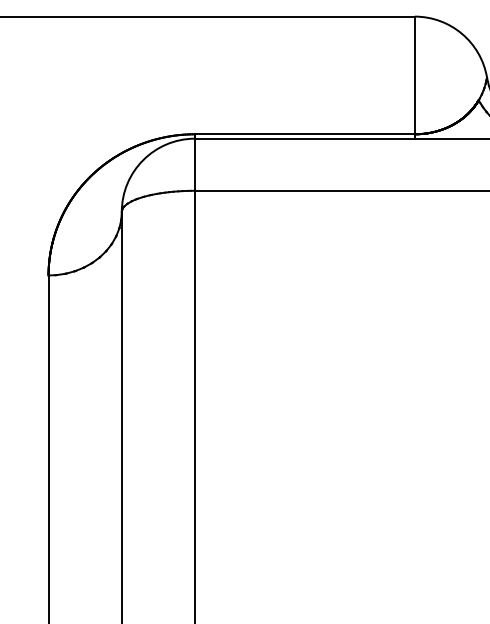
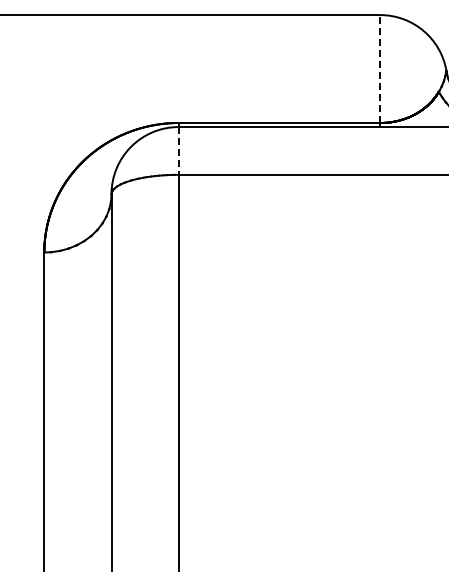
line: (415, 75) -> (380, 69), solid -> dashed
line: (194, 164) -> (178, 150), solid -> dashed

